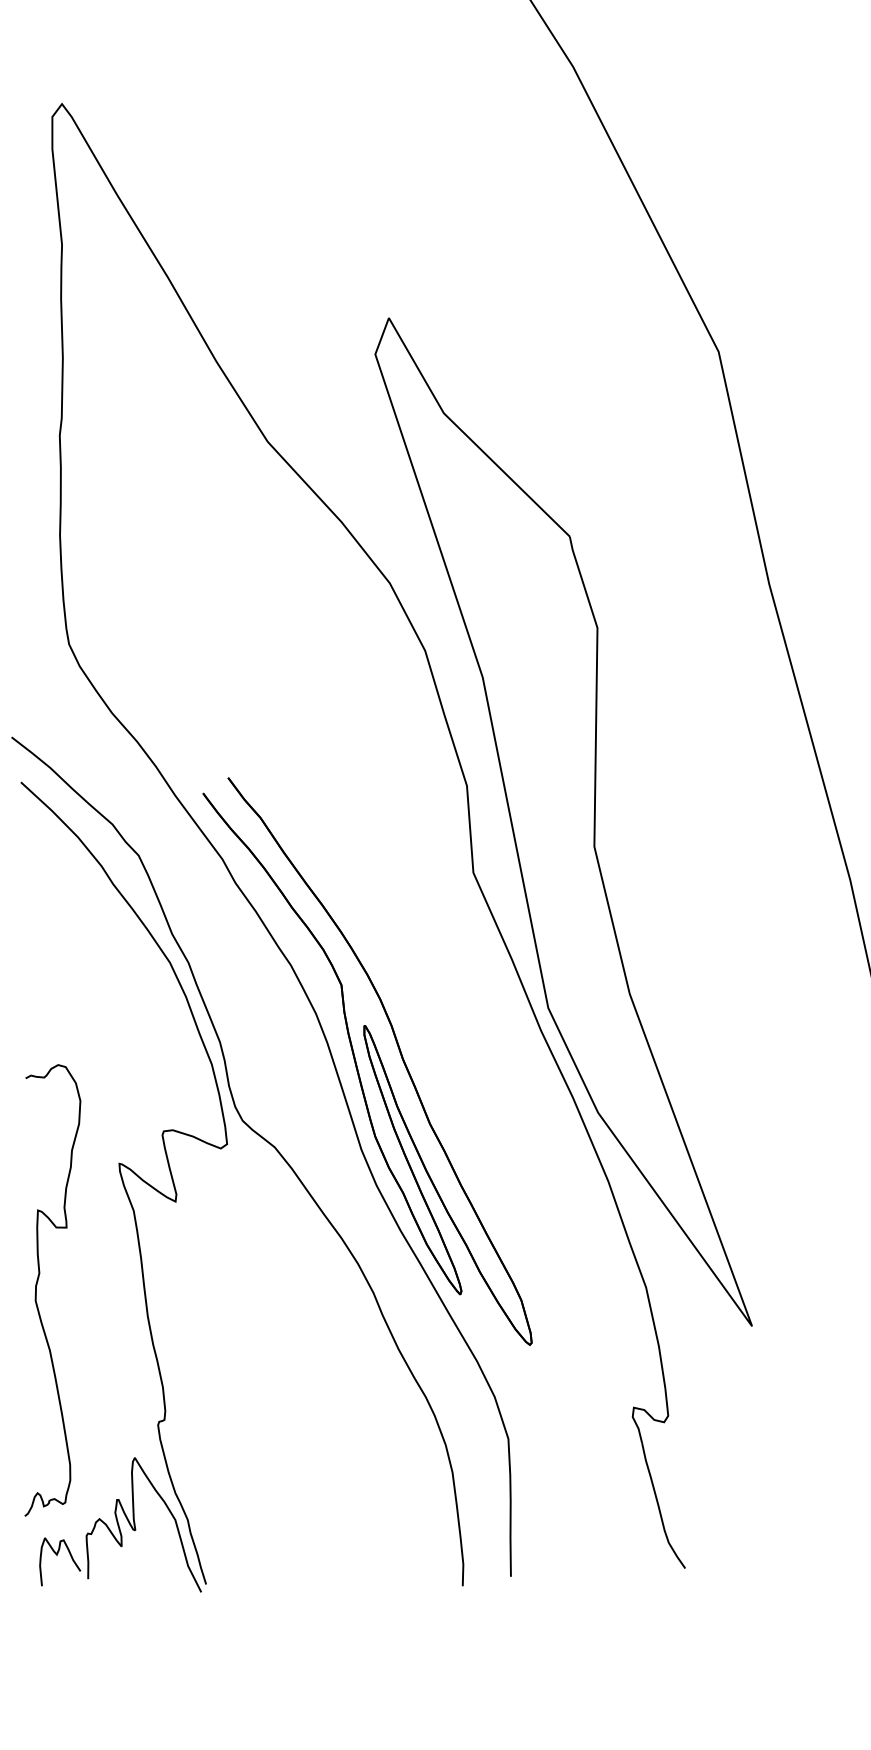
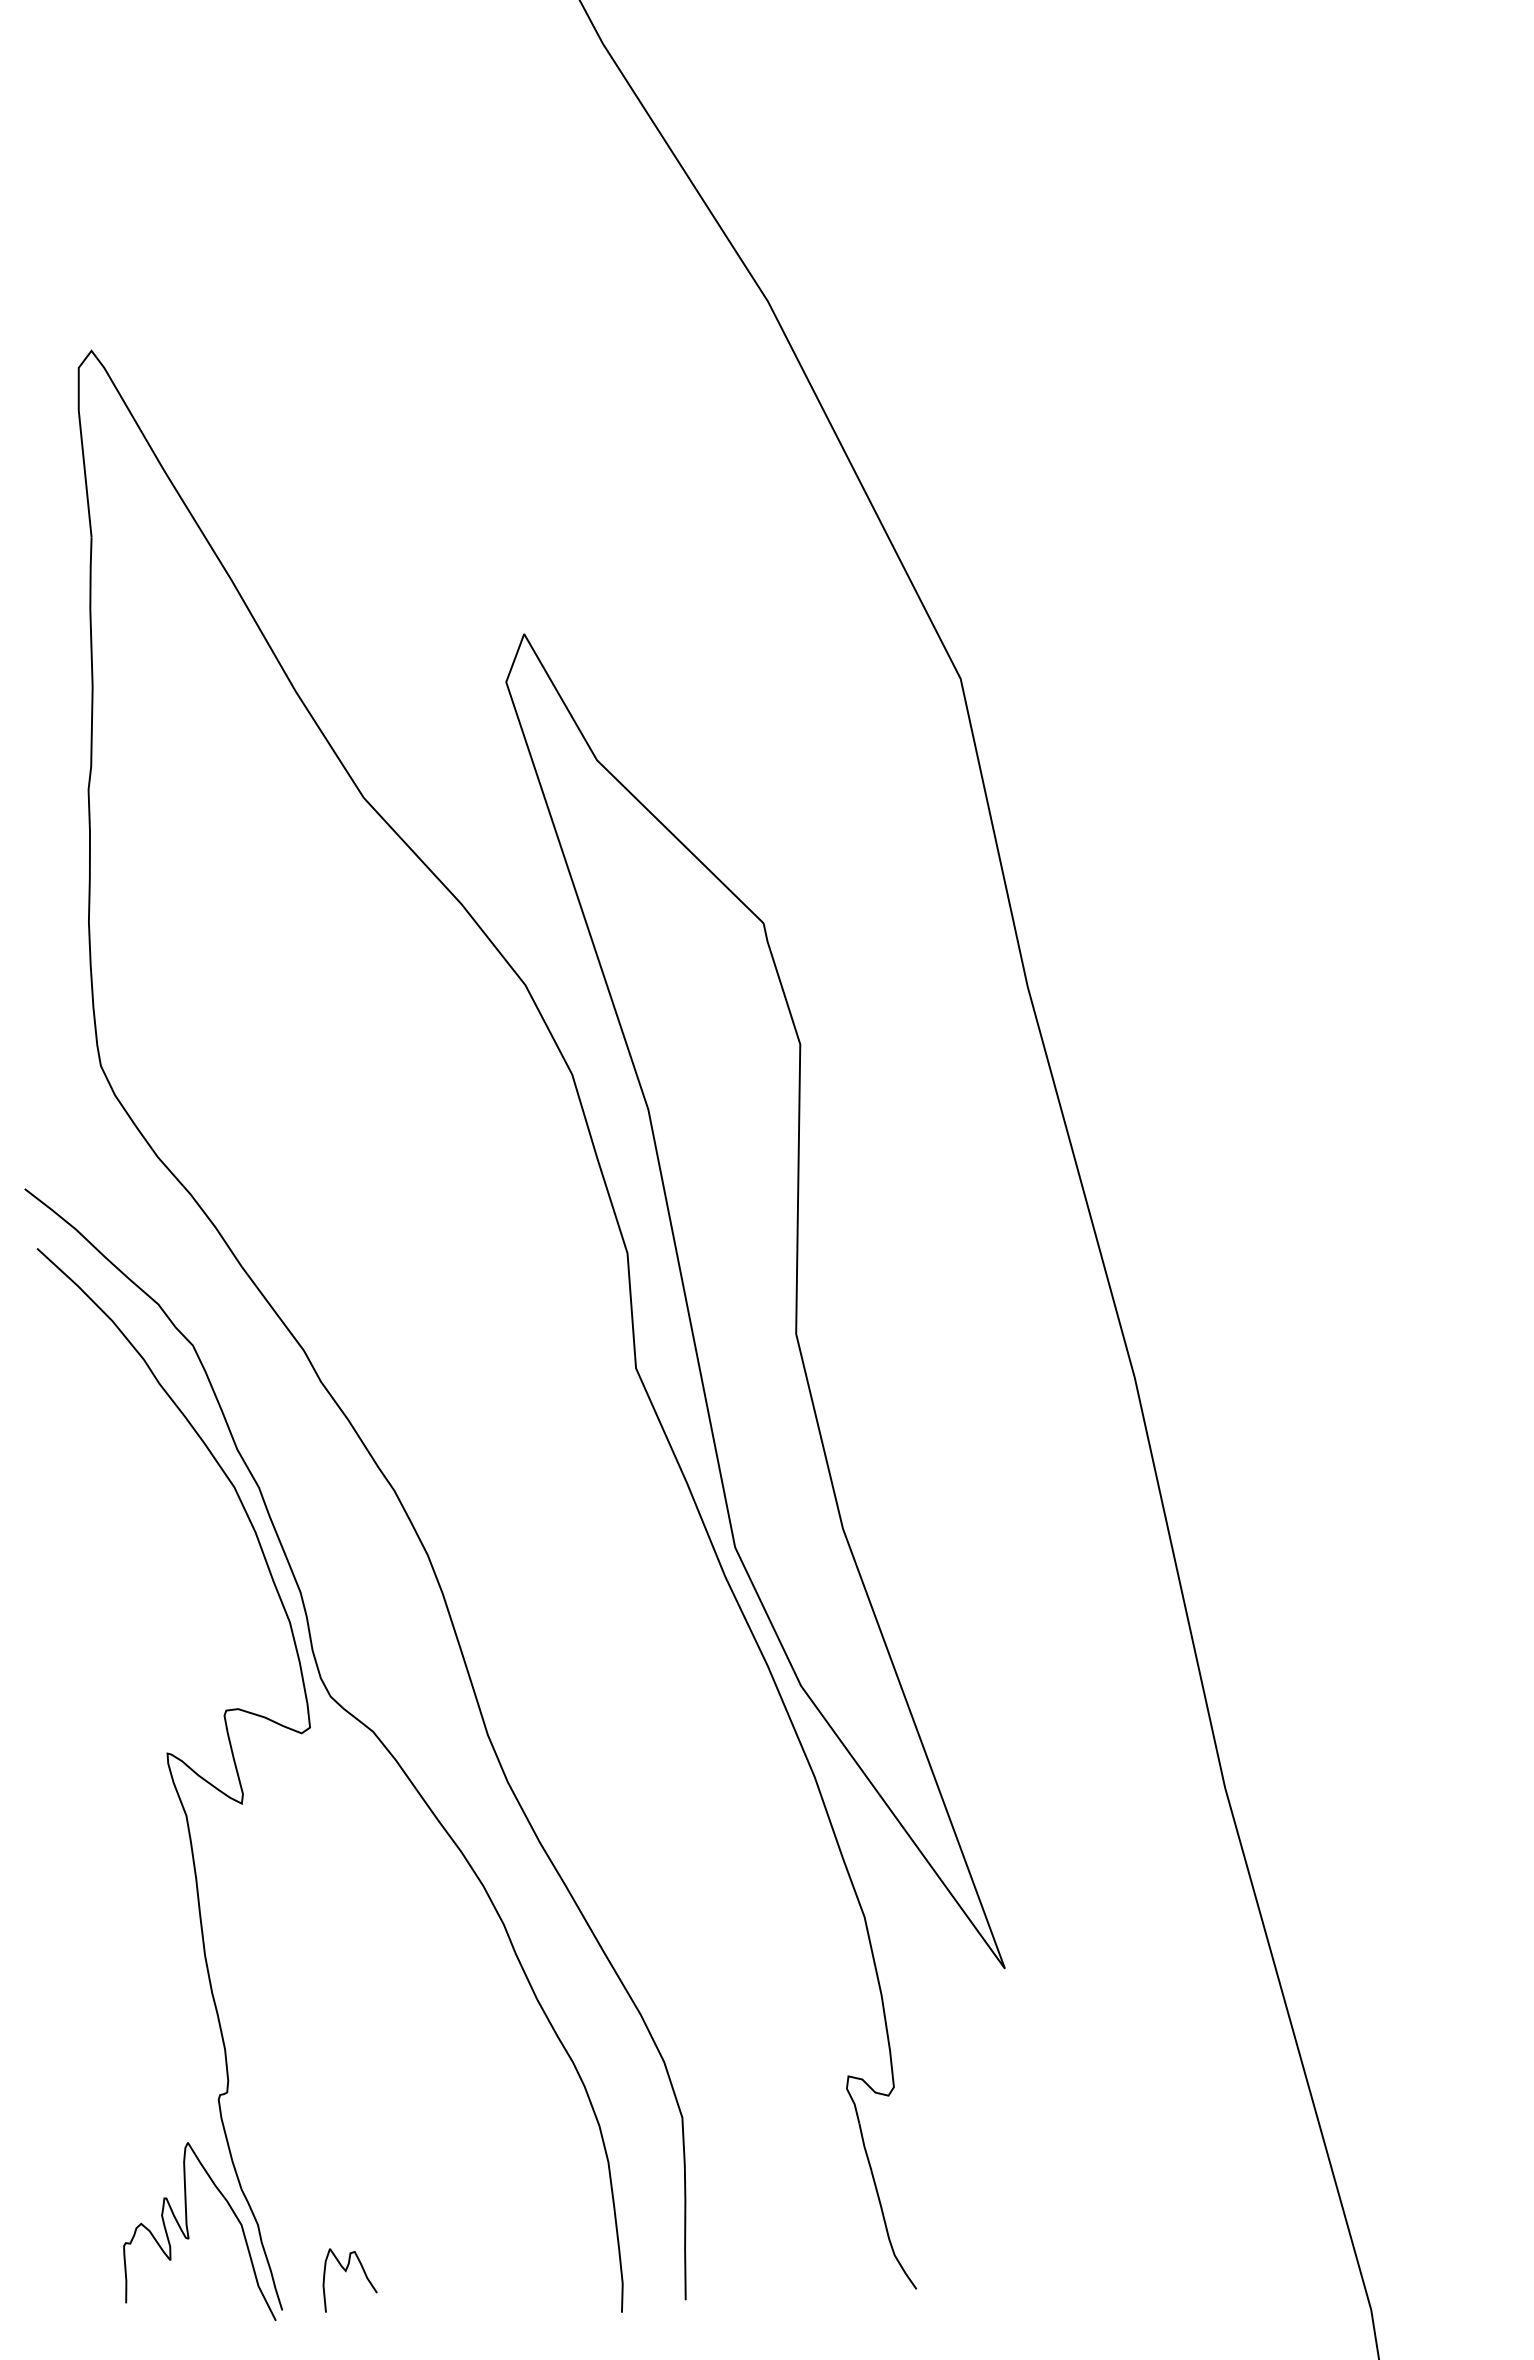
part: (367, 1061) -> (495, 1618), removed
curve: (37, 1286) -> (58, 1915), removed
curve: (57, 1555) -> (346, 2272), moved

